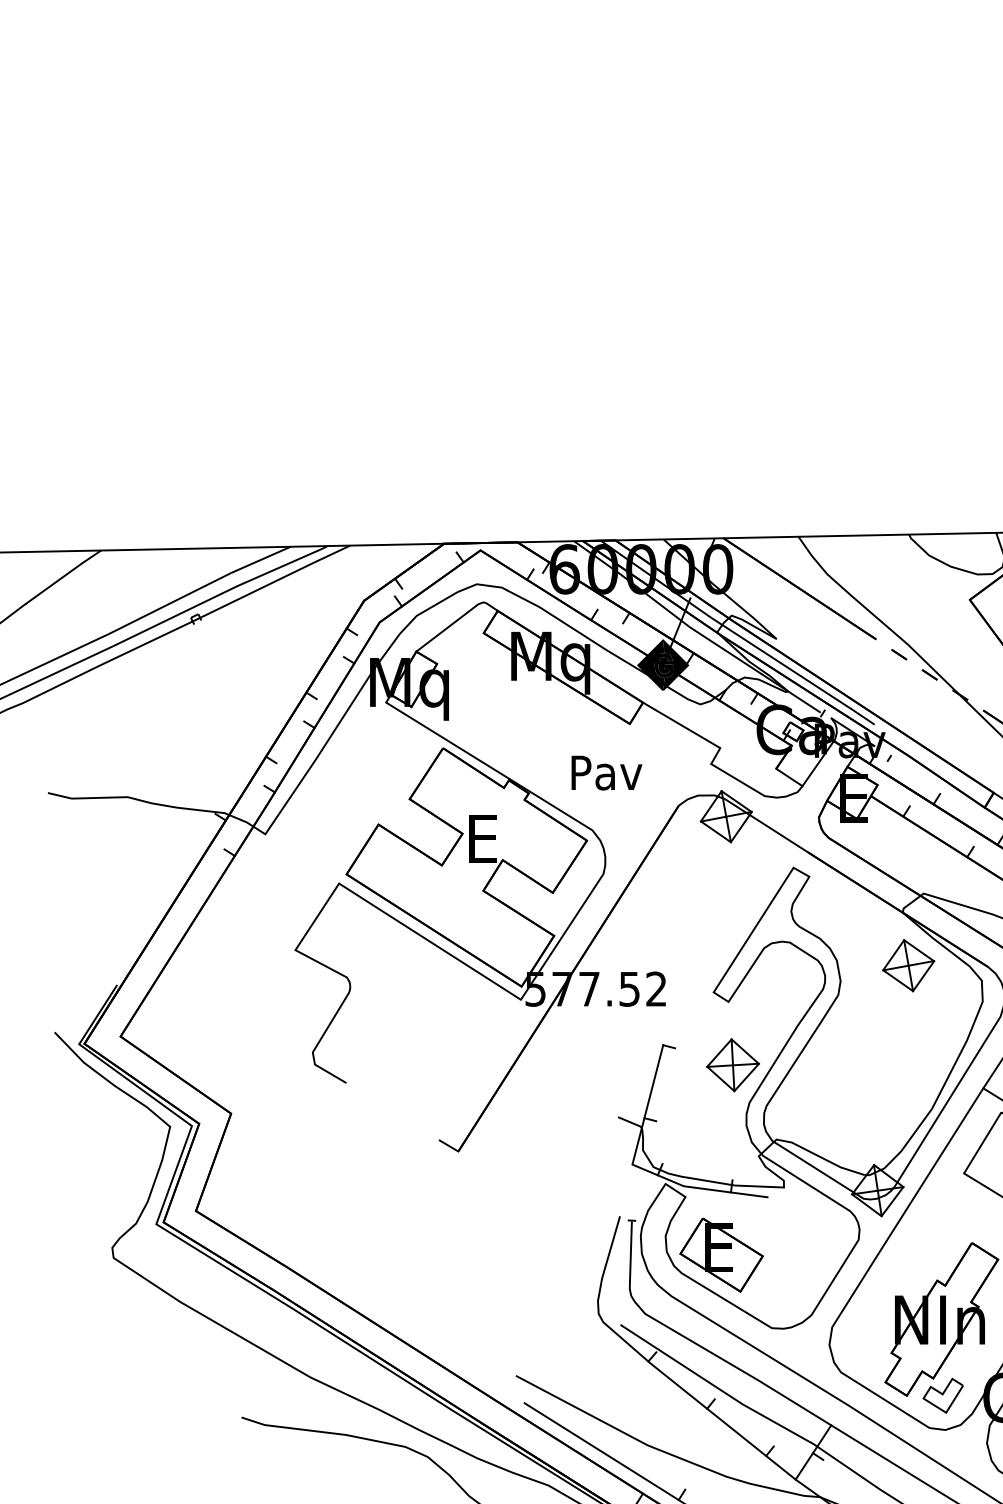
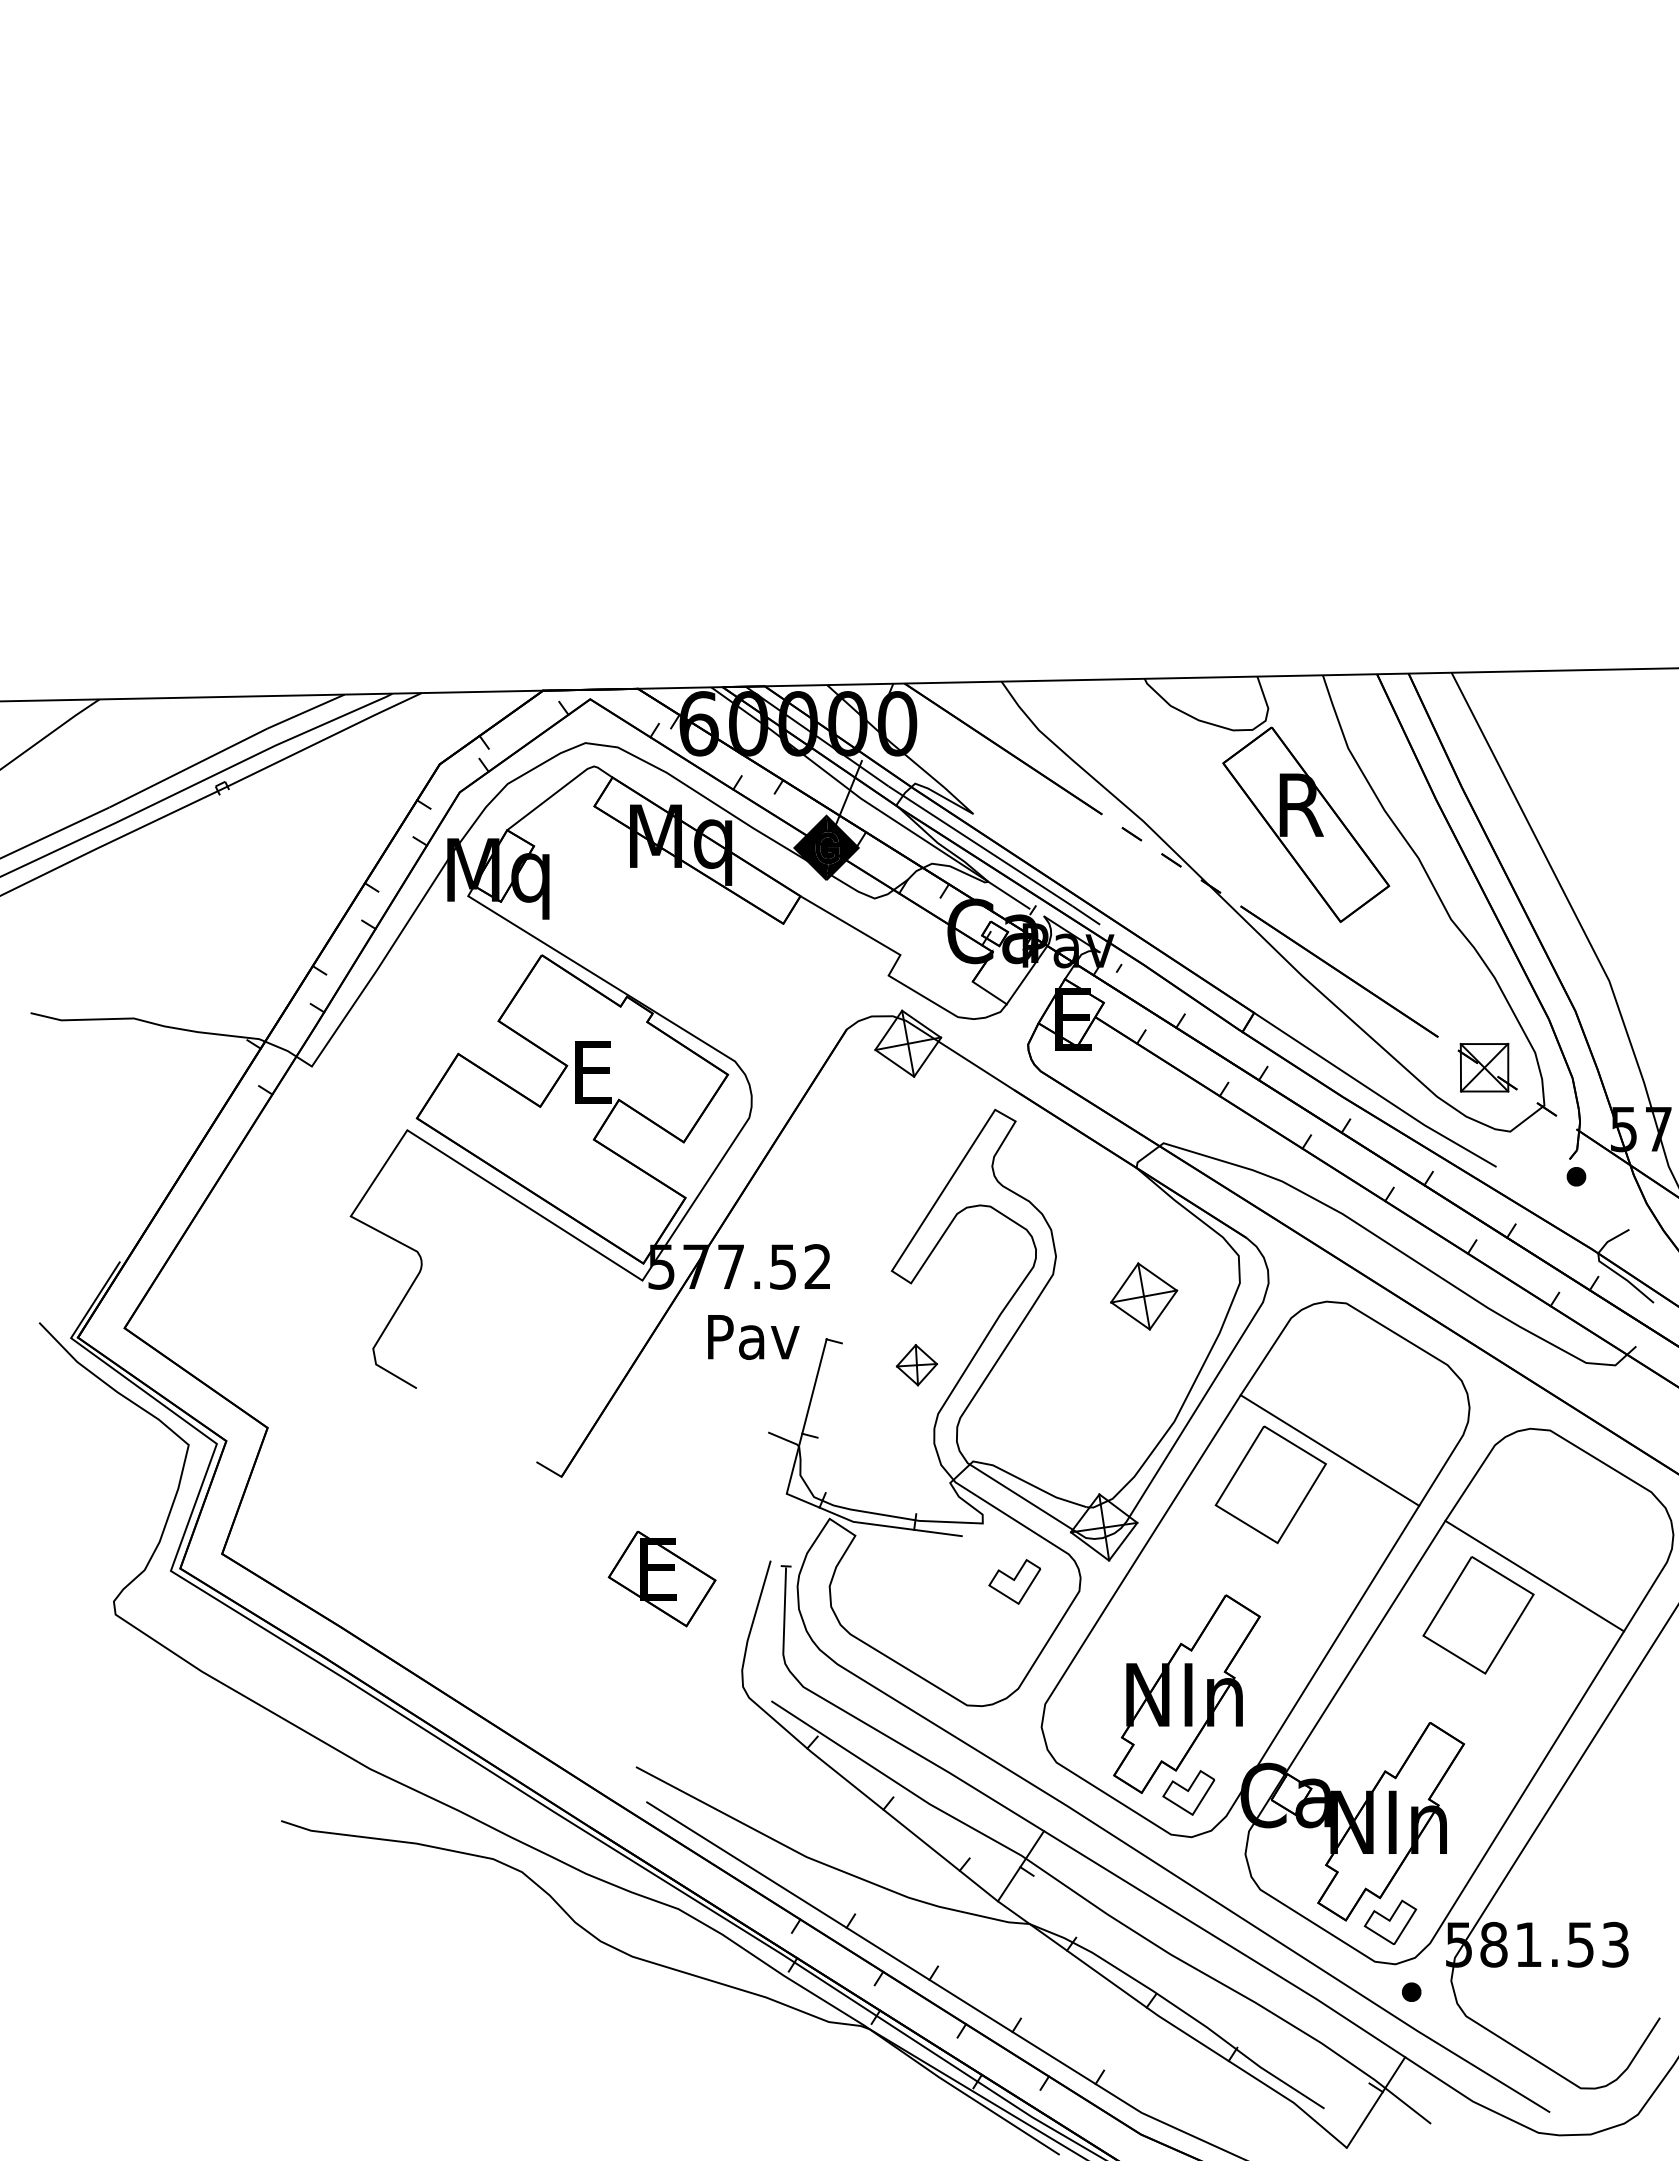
text: (606, 773) -> (753, 1337), moved
part: (908, 965) -> (1144, 1296), moved
part: (732, 1064) -> (916, 1364), size x0.6
part: (808, 1232) -> (1014, 1581), added
part: (721, 1254) -> (661, 1578), moved

